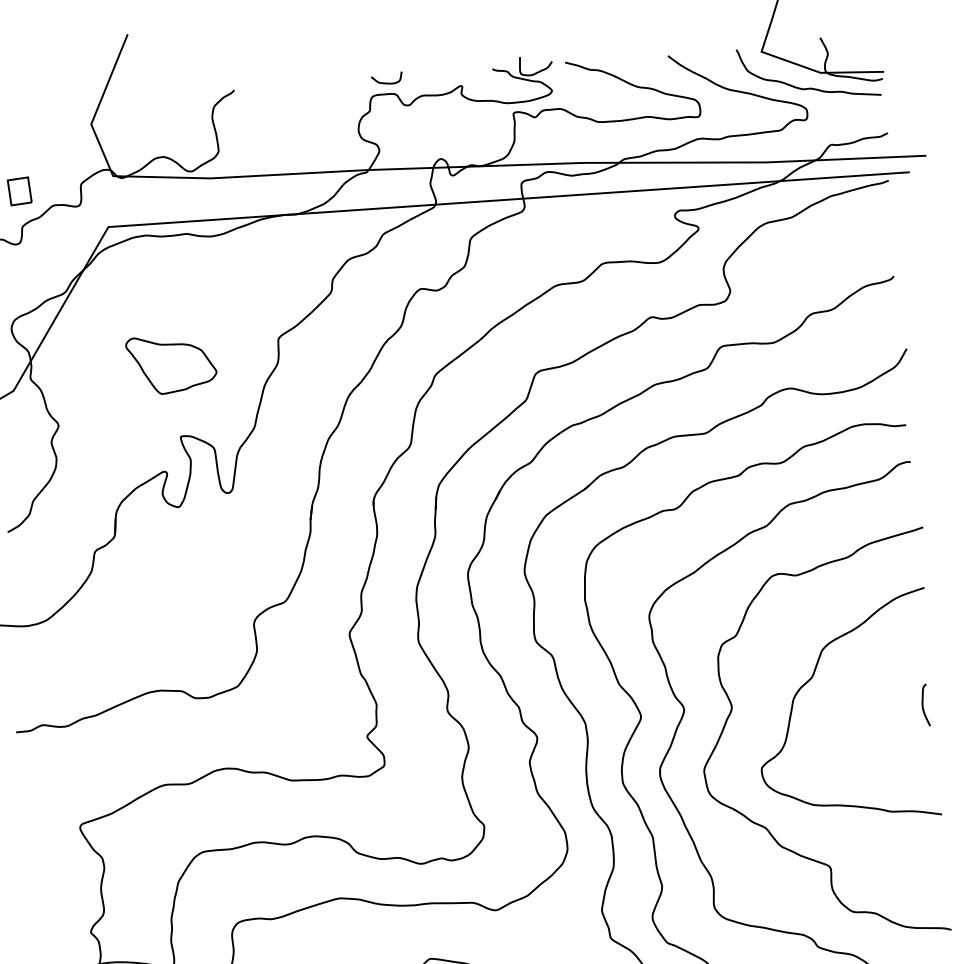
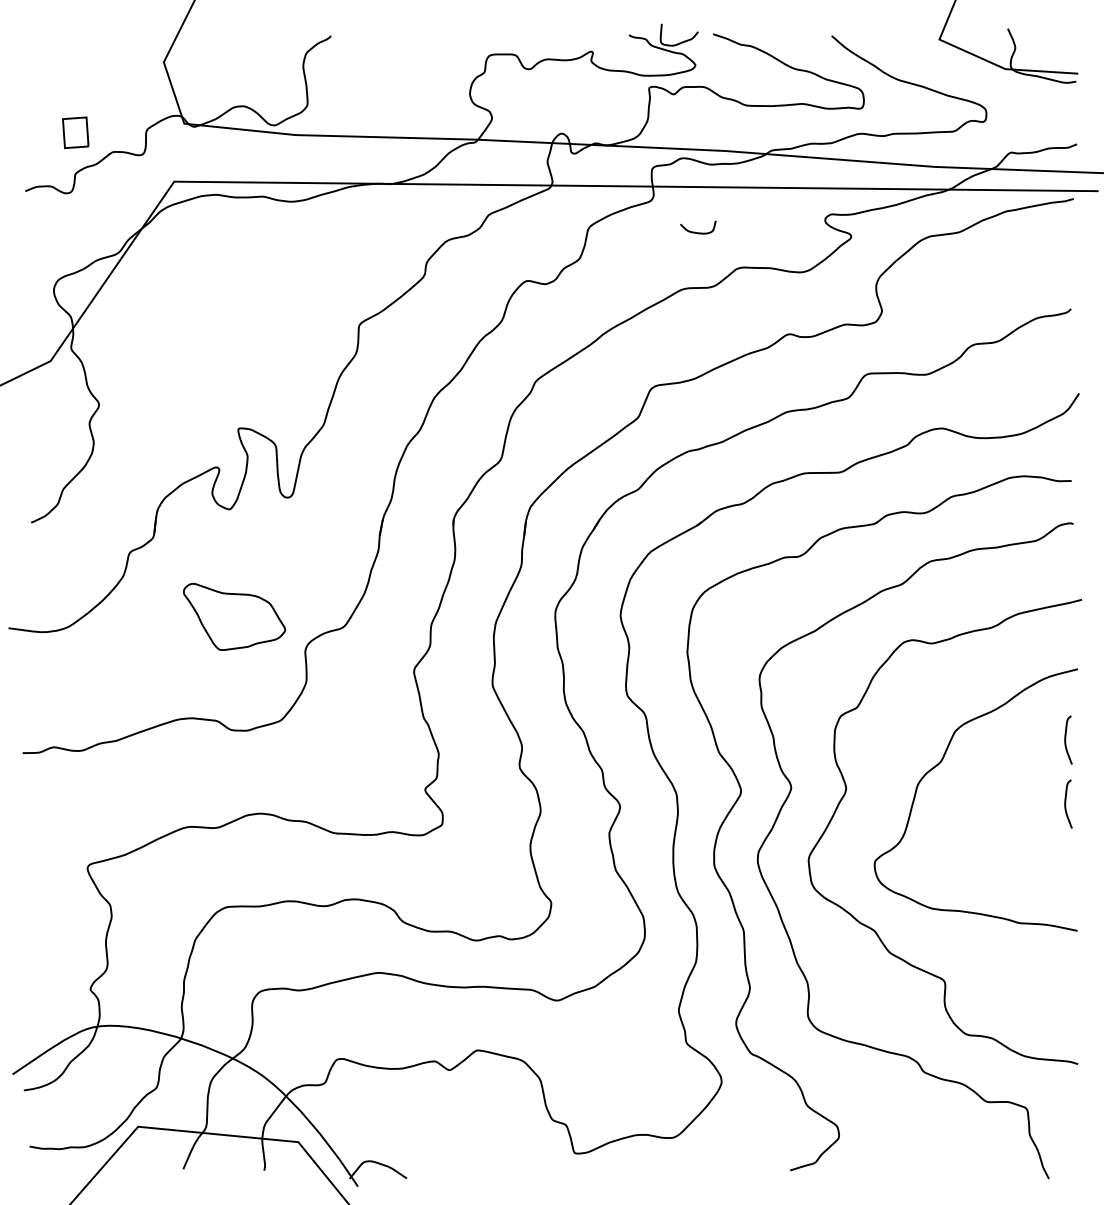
curve: (384, 82) -> (695, 231), moved
curve: (809, 88) -> (991, 85), removed
part: (171, 363) -> (234, 616), moved
curve: (919, 649) -> (1066, 739), added

